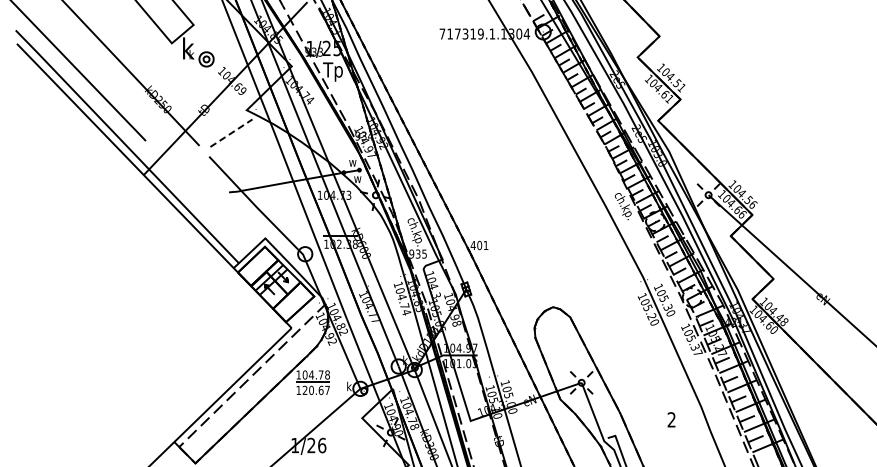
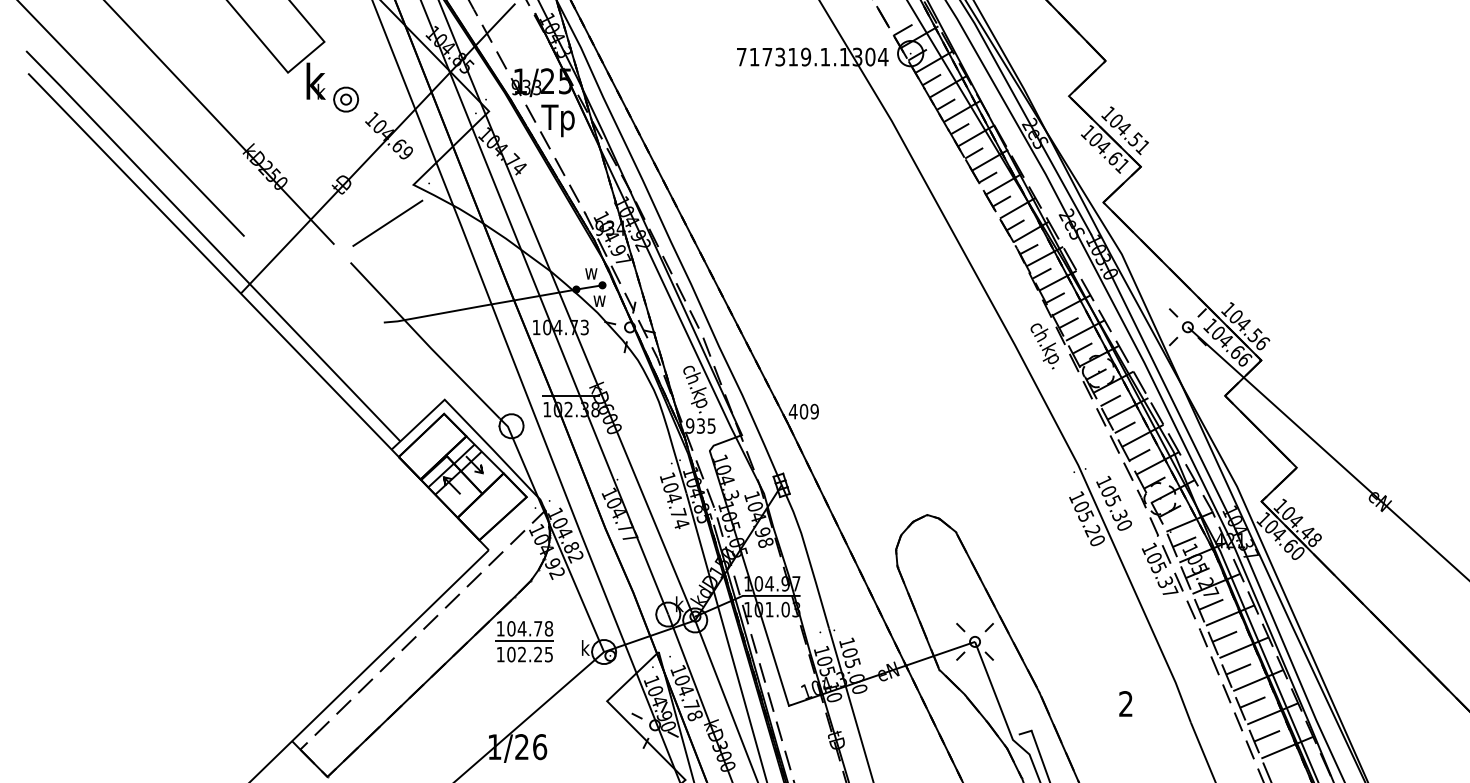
line: (231, 132) -> (387, 222), dashed -> solid
text: (485, 245) -> (813, 411), 401 -> 409
text: (315, 389) -> (528, 653), 120.67 -> 102.25

